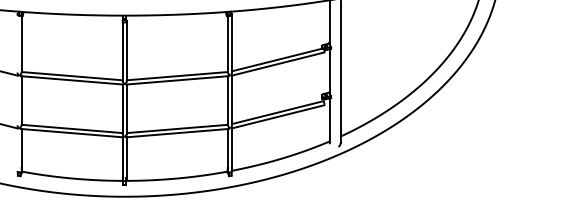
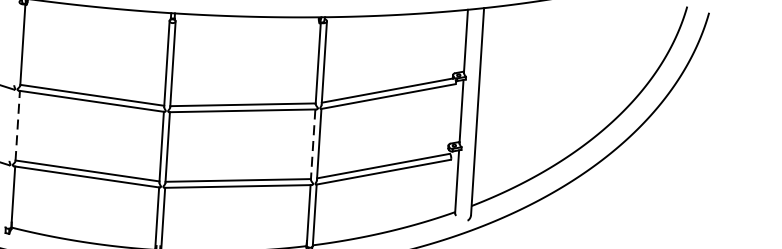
line: (21, 100) -> (17, 125), solid -> dashed
line: (227, 101) -> (312, 145), solid -> dashed

